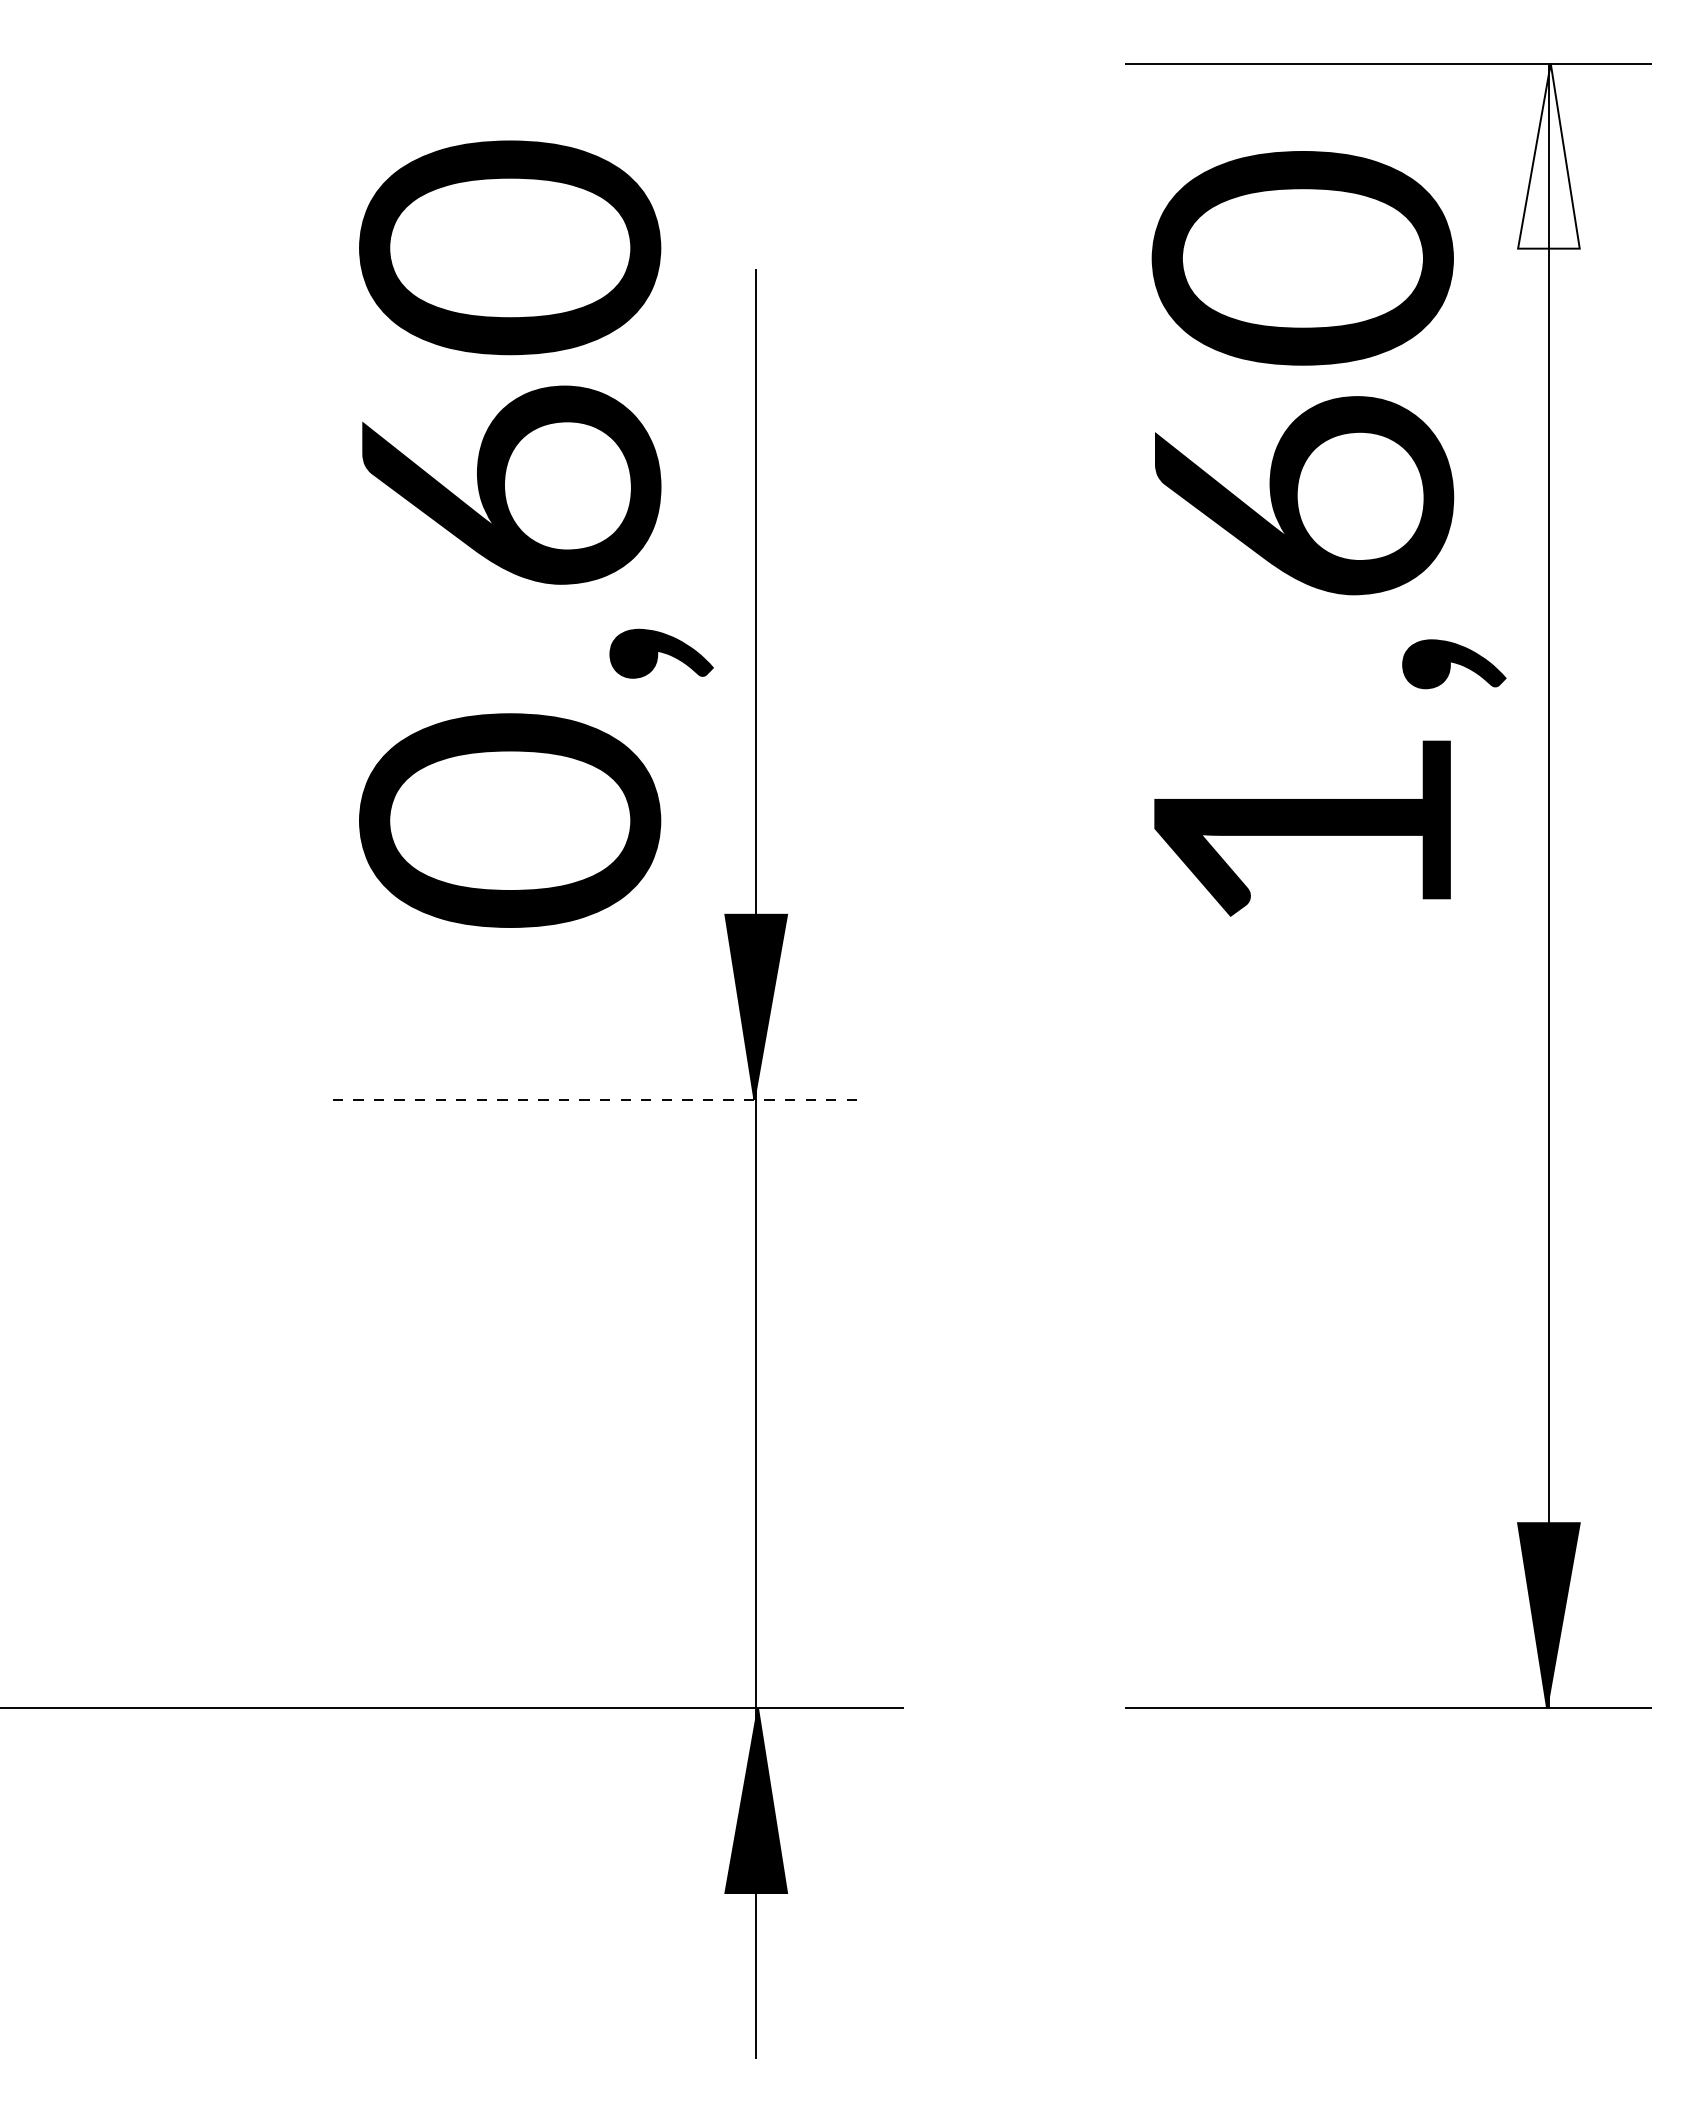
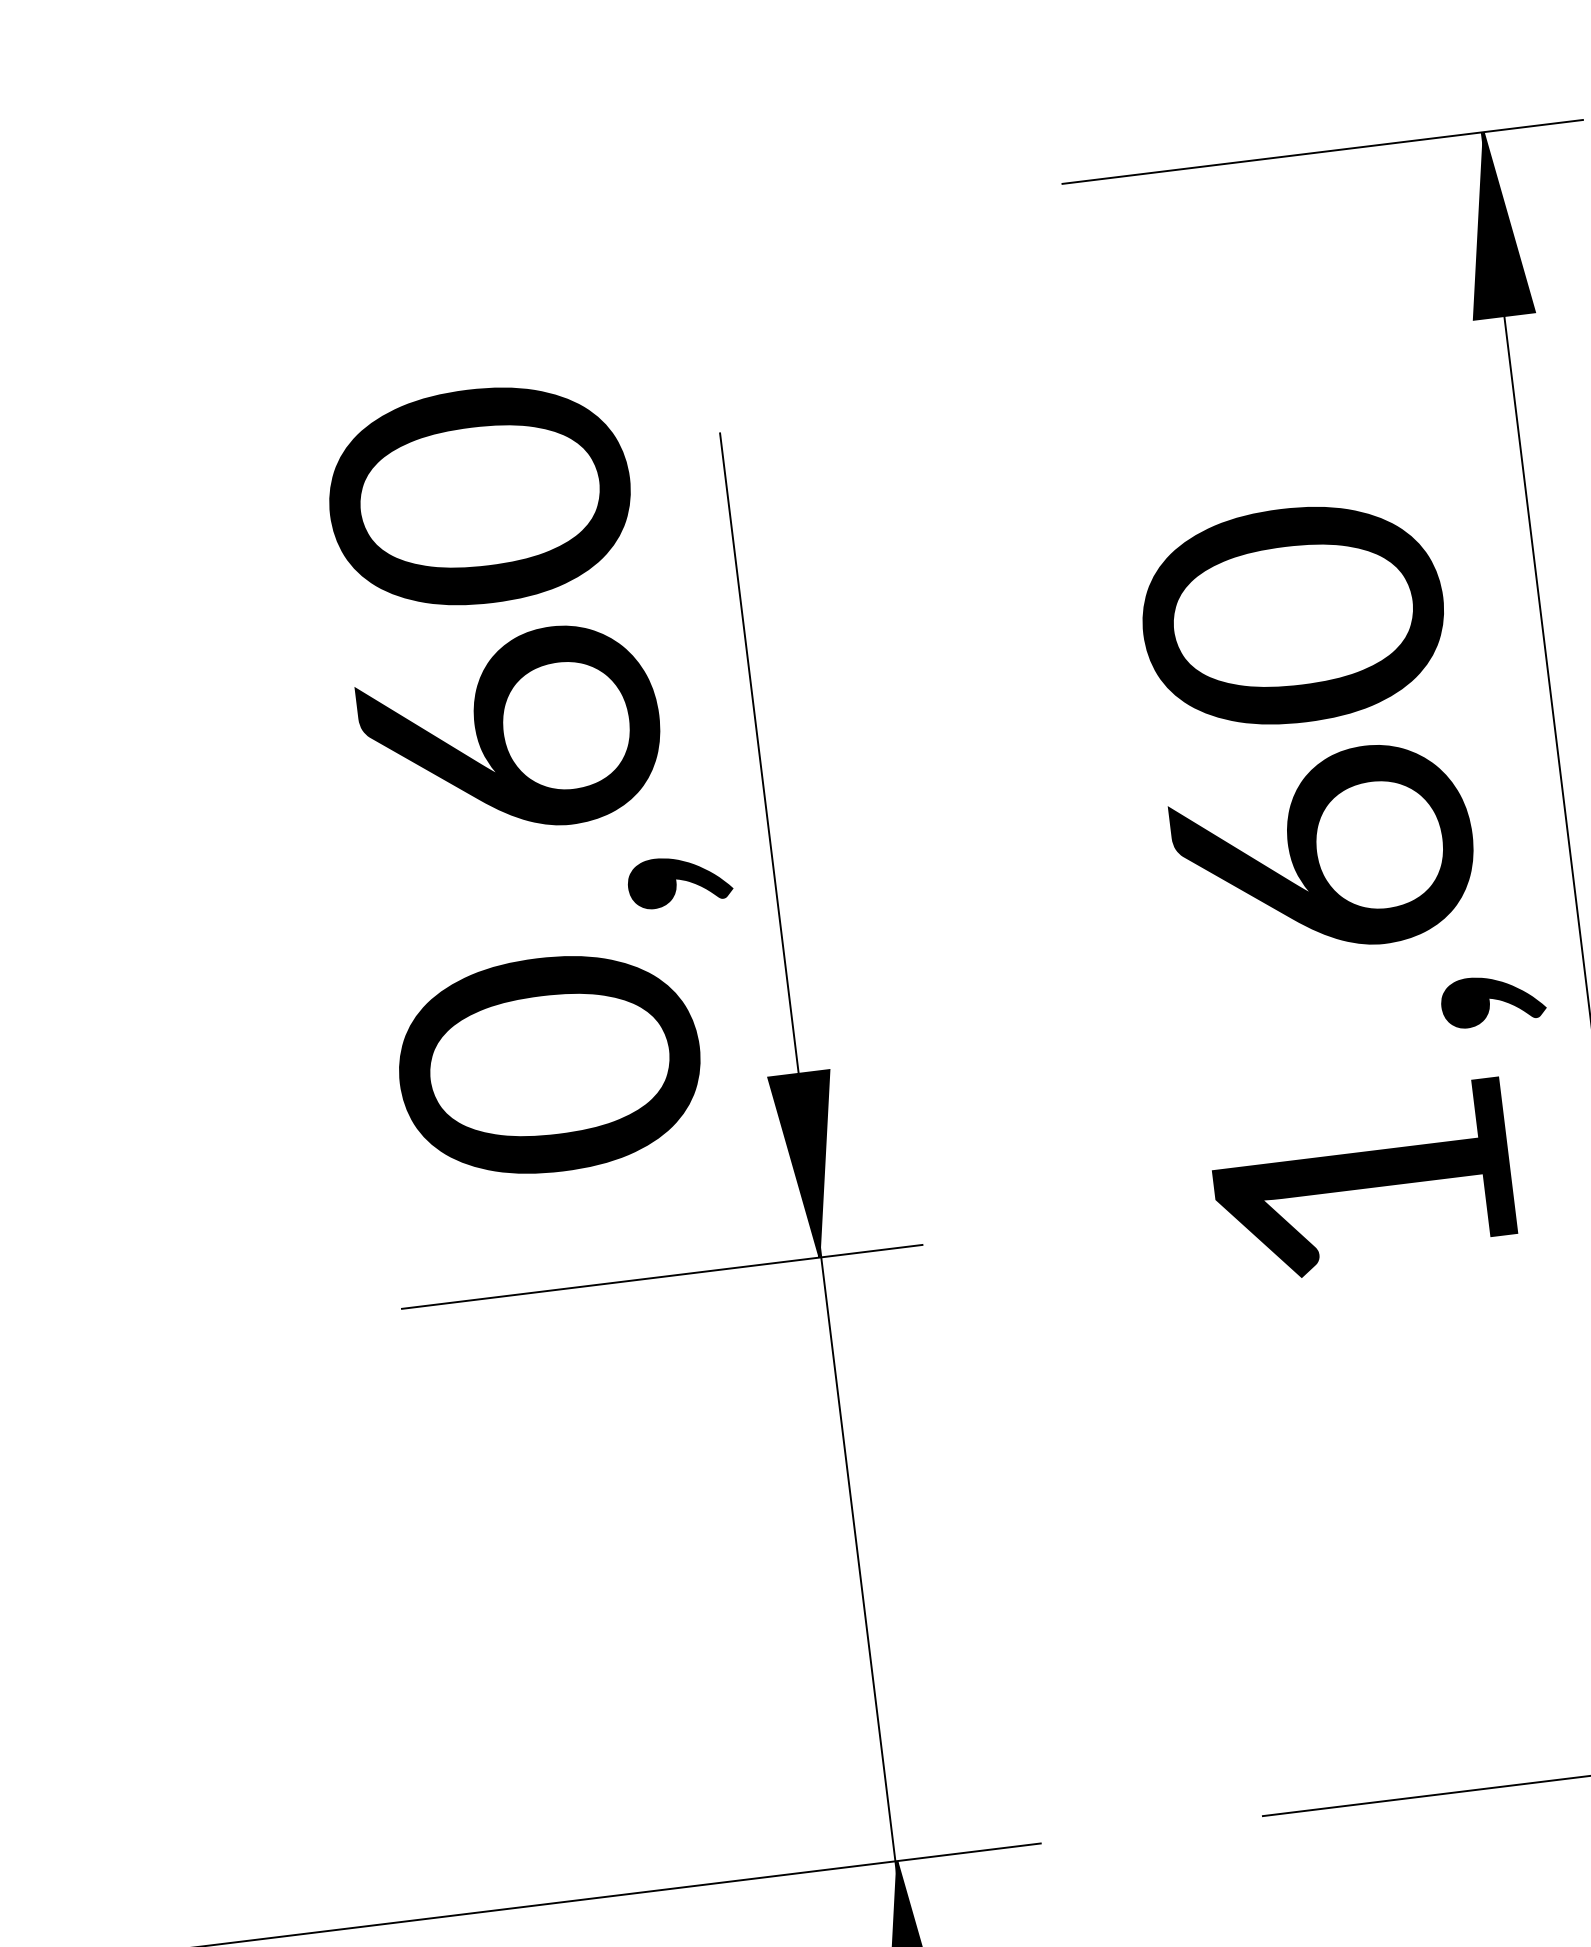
fill: (1548, 155) -> (1492, 223), added
text: (536, 533) -> (540, 776), moved
text: (1328, 533) -> (1352, 885), moved
line: (596, 1099) -> (662, 1276), dashed -> solid

